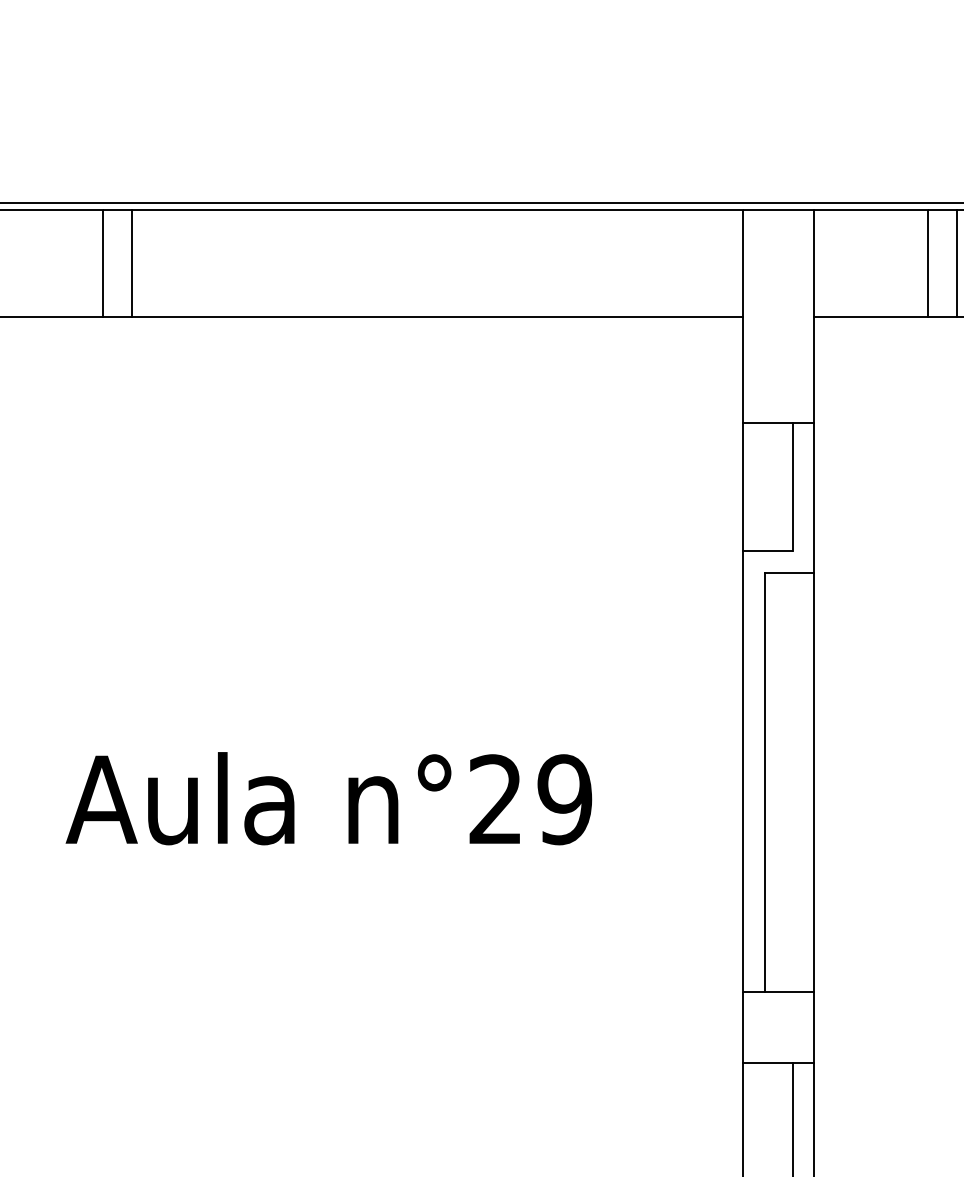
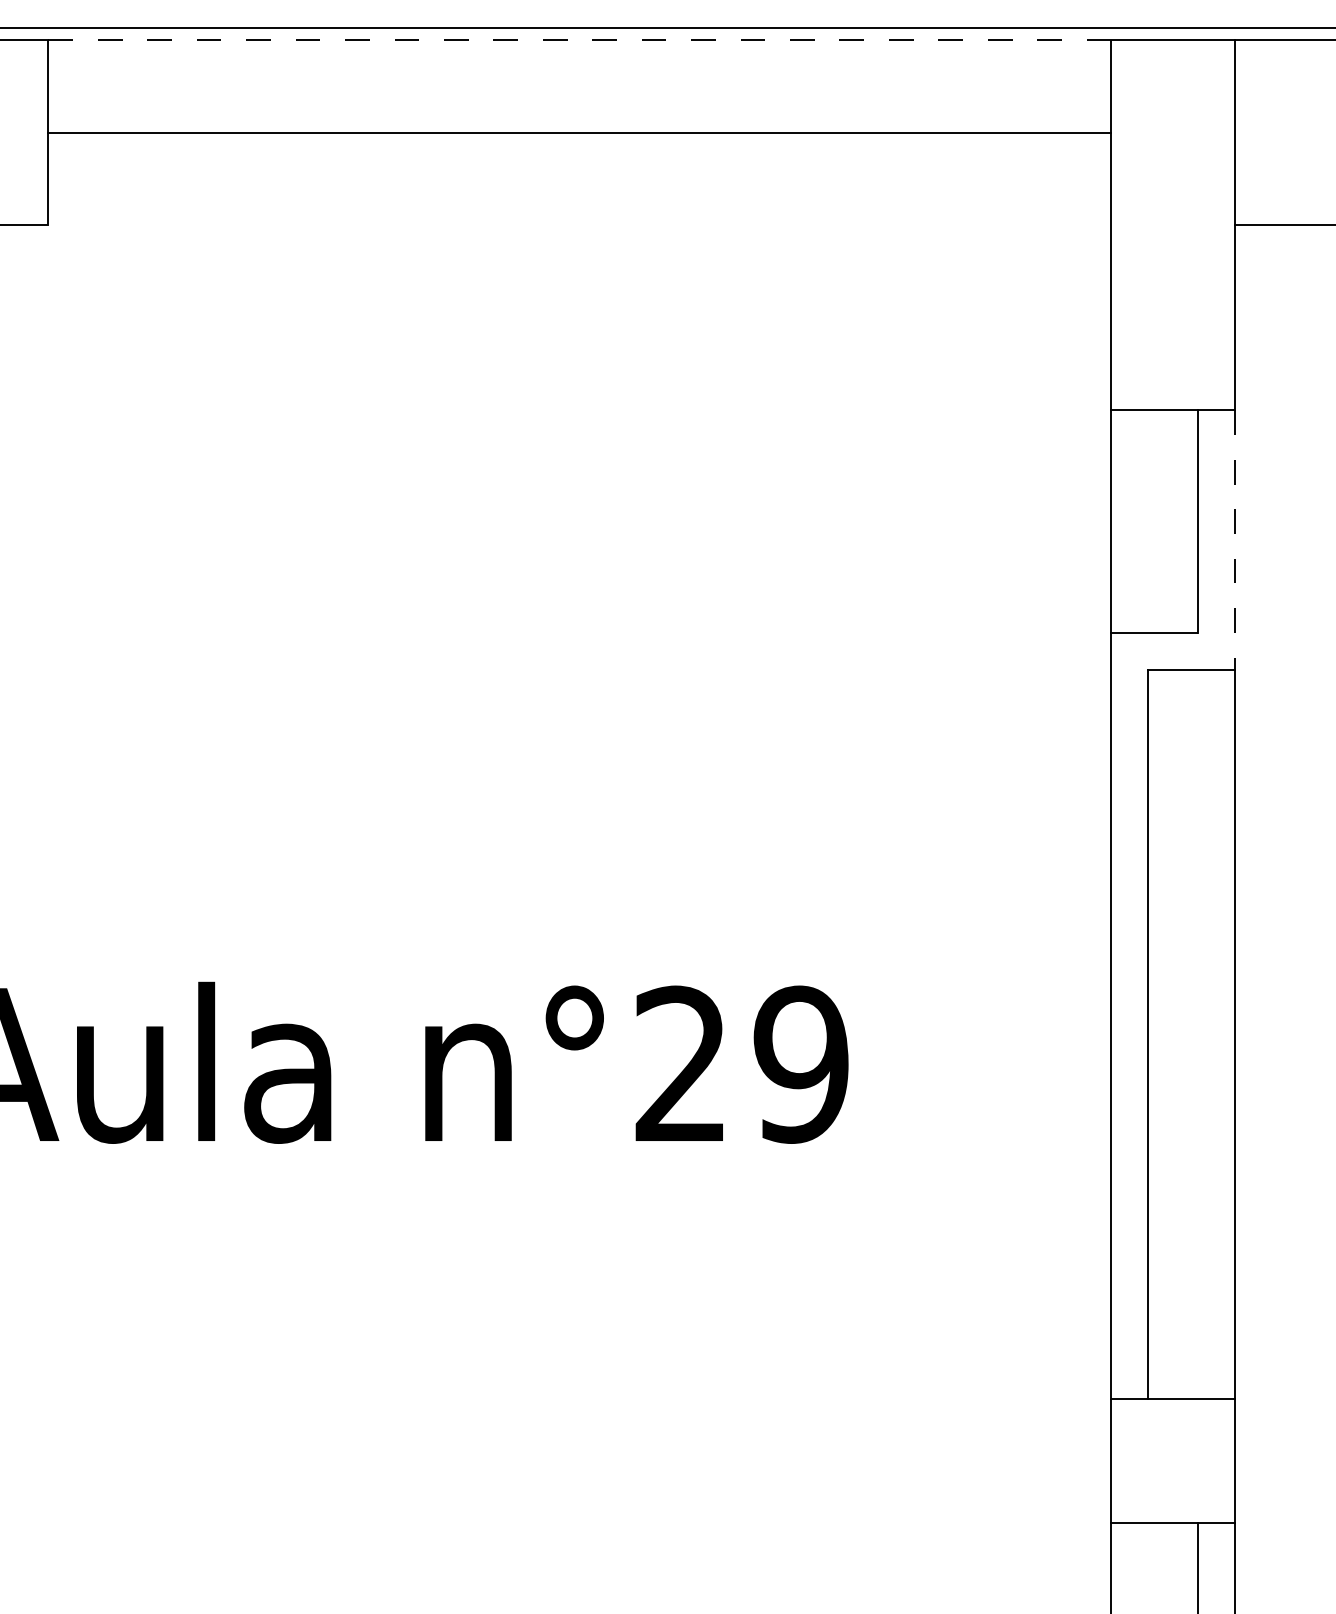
line: (437, 209) -> (579, 38), solid -> dashed
line: (437, 316) -> (579, 132), moved
line: (814, 497) -> (1235, 539), solid -> dashed

